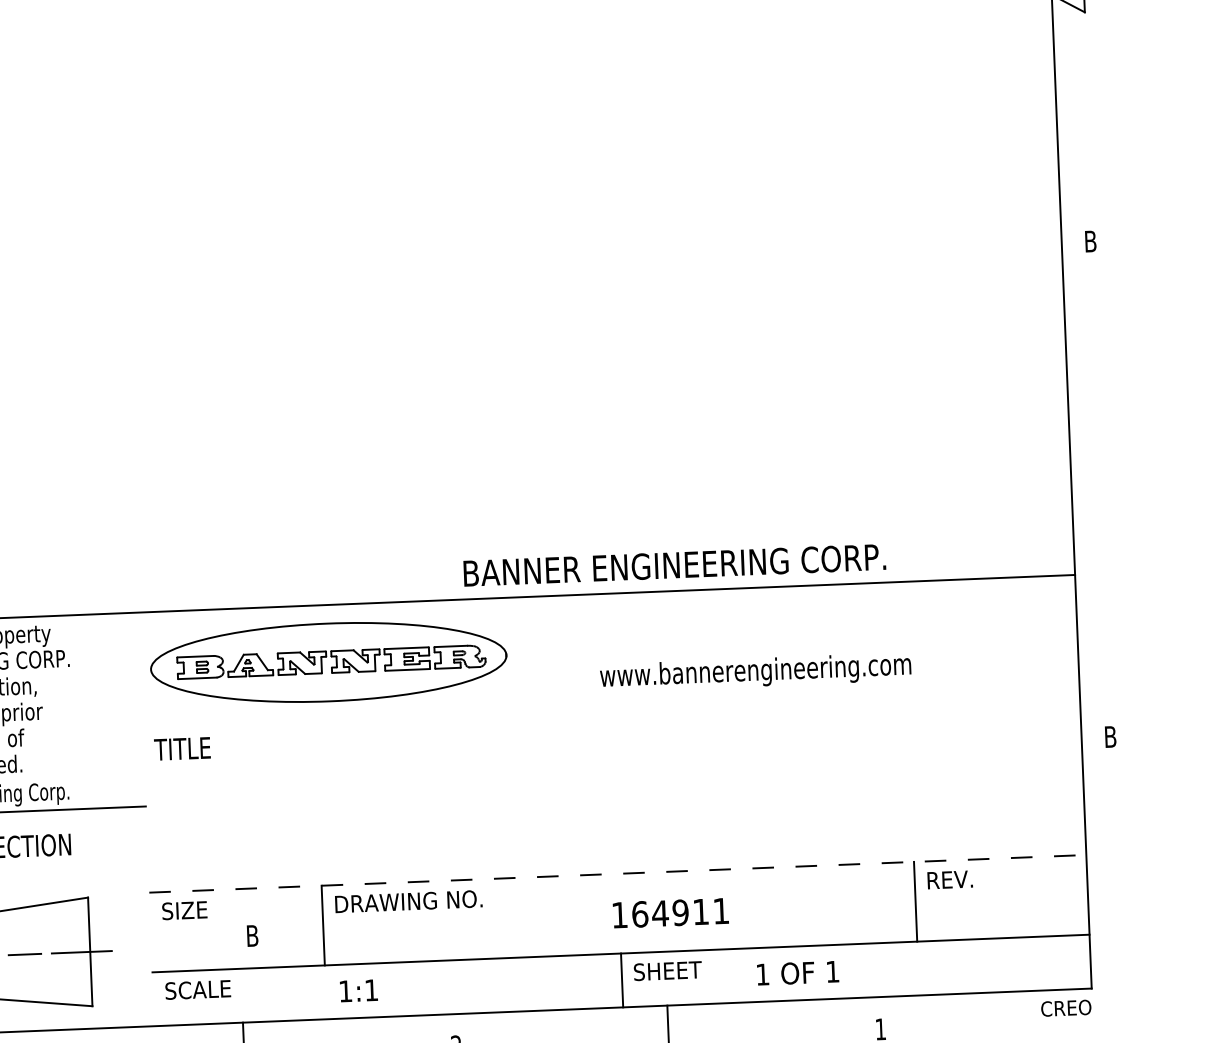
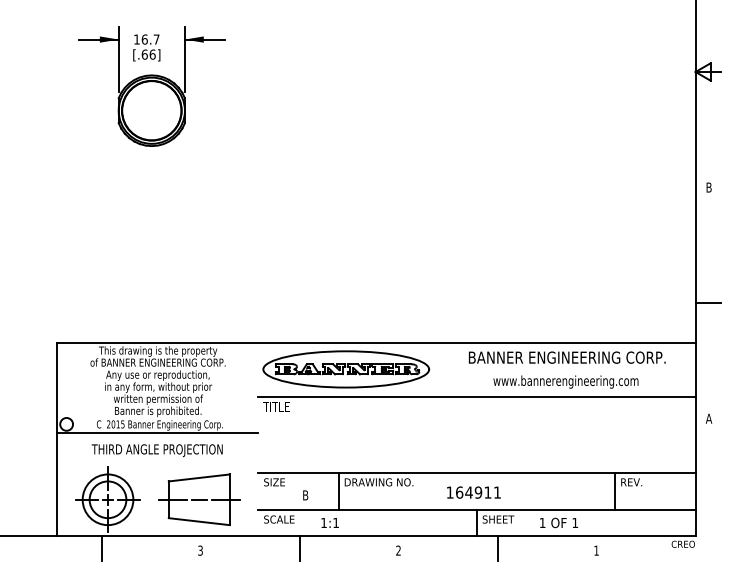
line: (1097, 490) -> (707, 303), added
text: (673, 565) -> (566, 357), moved
text: (754, 671) -> (565, 381), moved
line: (610, 709) -> (476, 396), added
text: (1109, 736) -> (708, 418), B -> A
line: (616, 874) -> (476, 473), dashed -> solid
text: (669, 912) -> (473, 492), moved
text: (357, 989) -> (329, 522), moved

